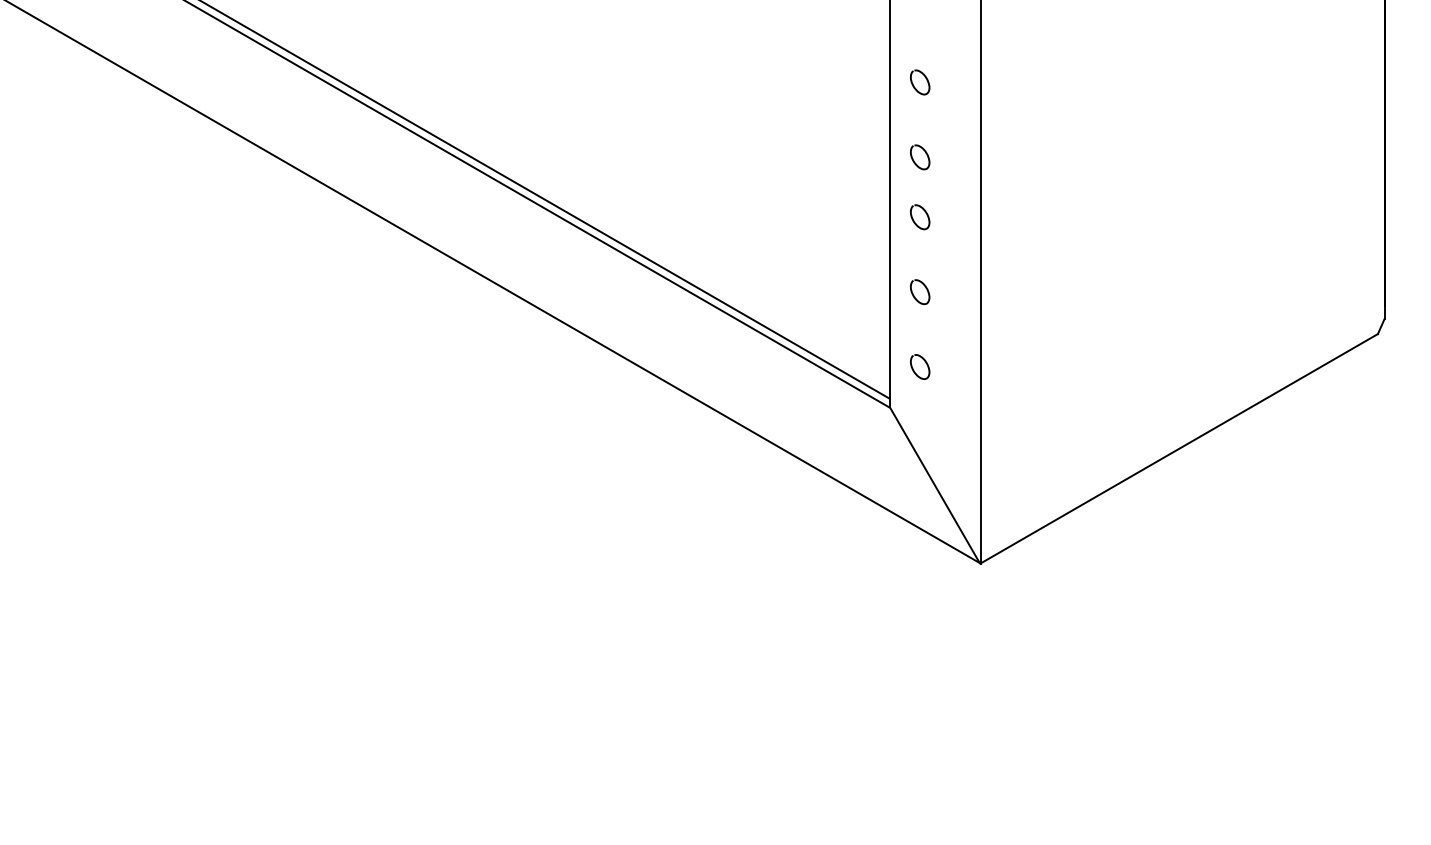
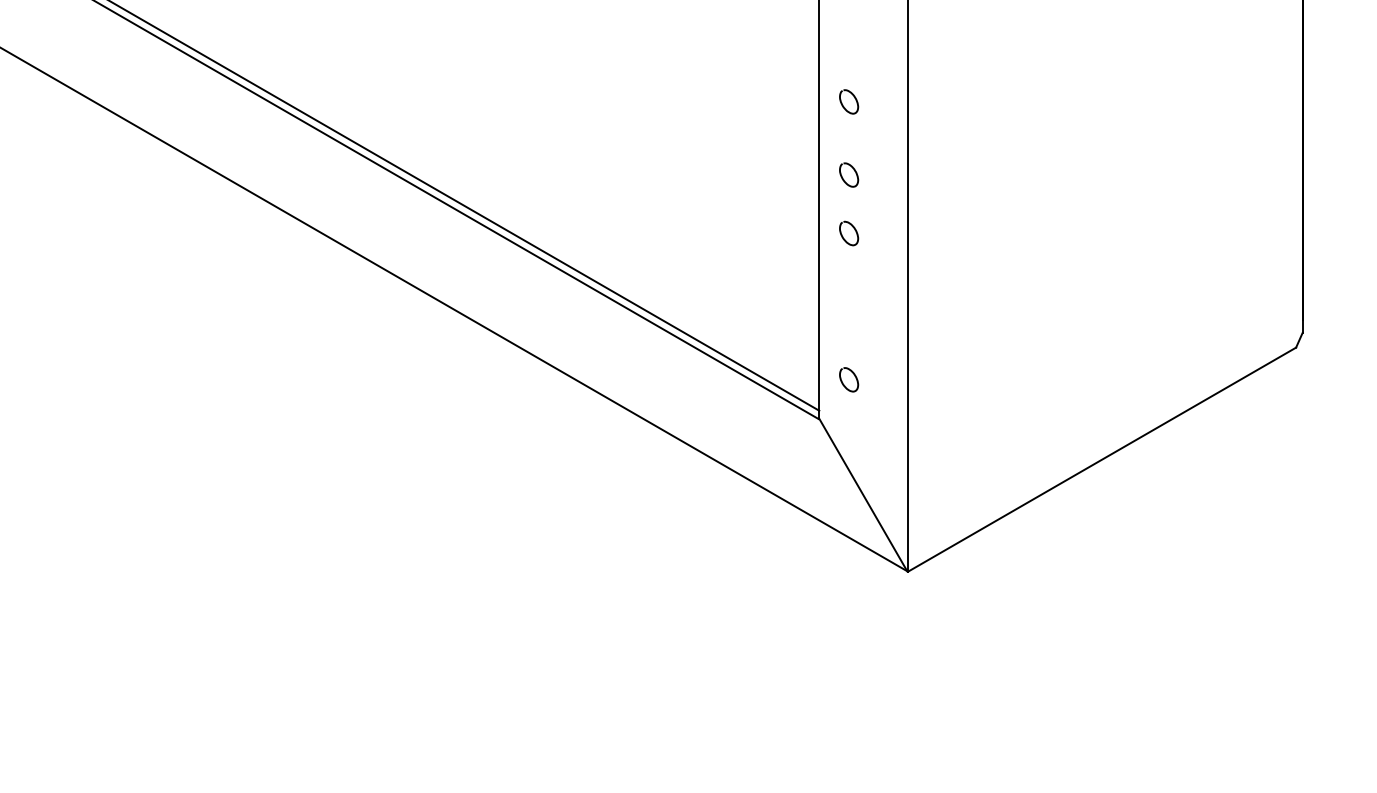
curve: (926, 290) -> (855, 305), removed

